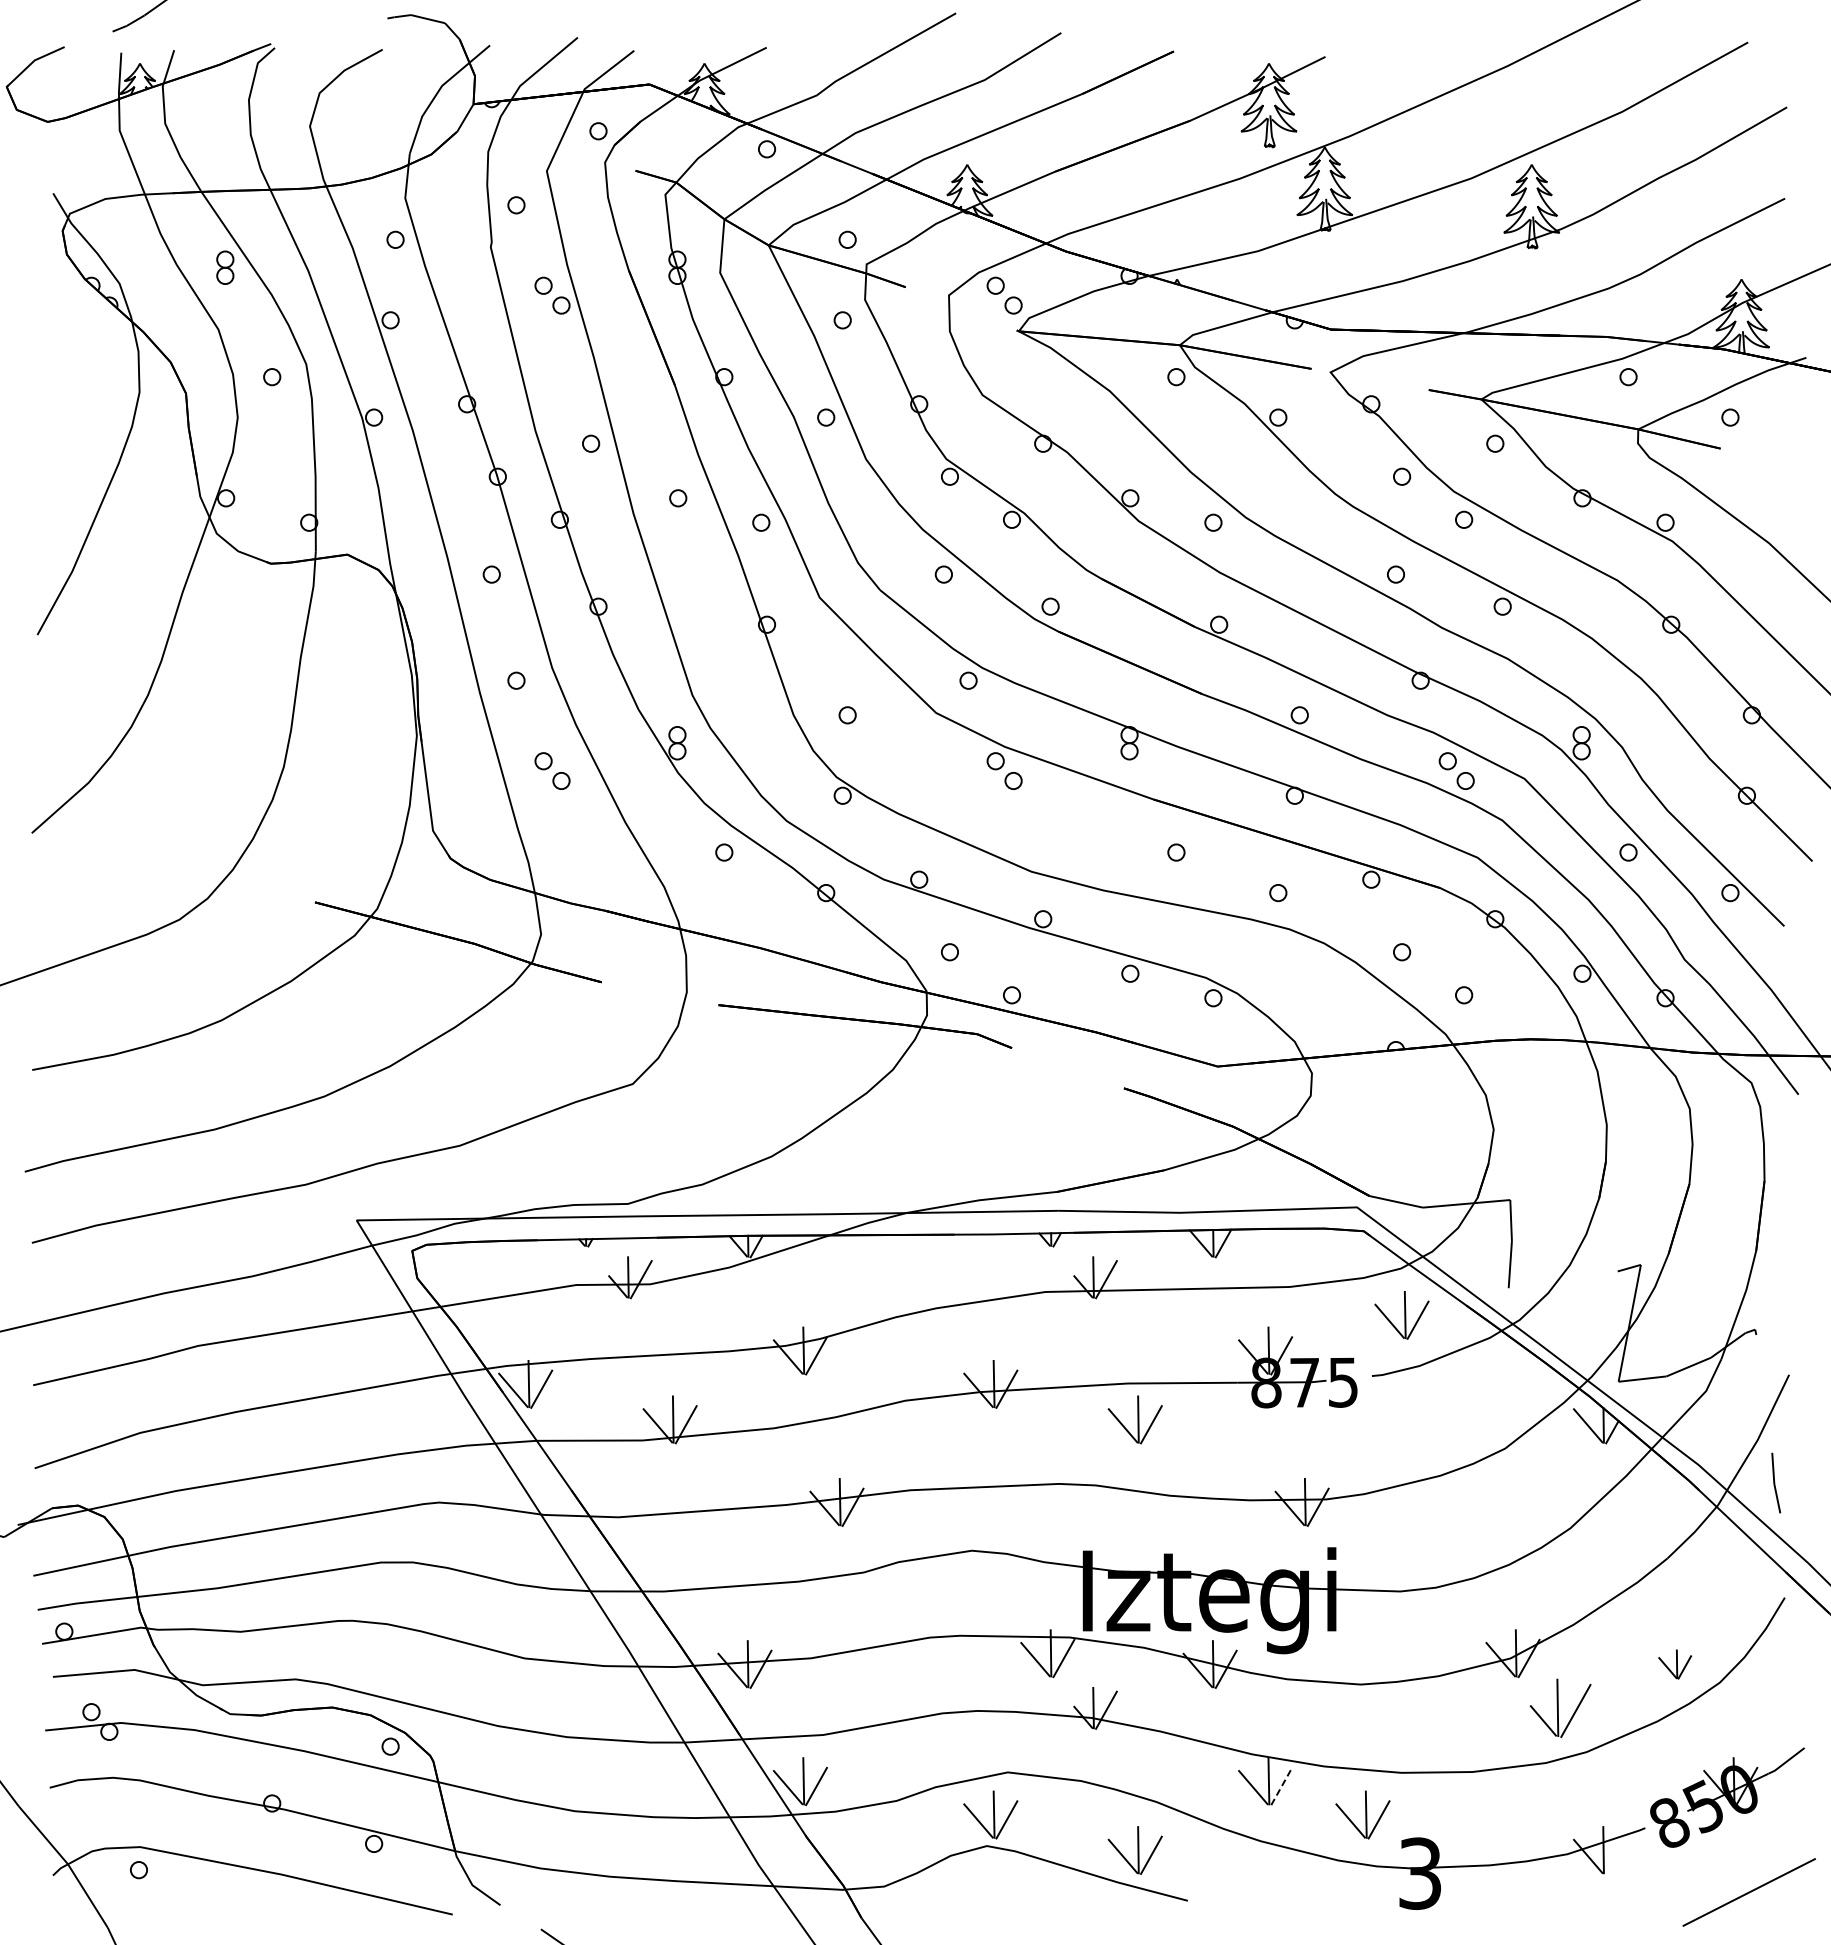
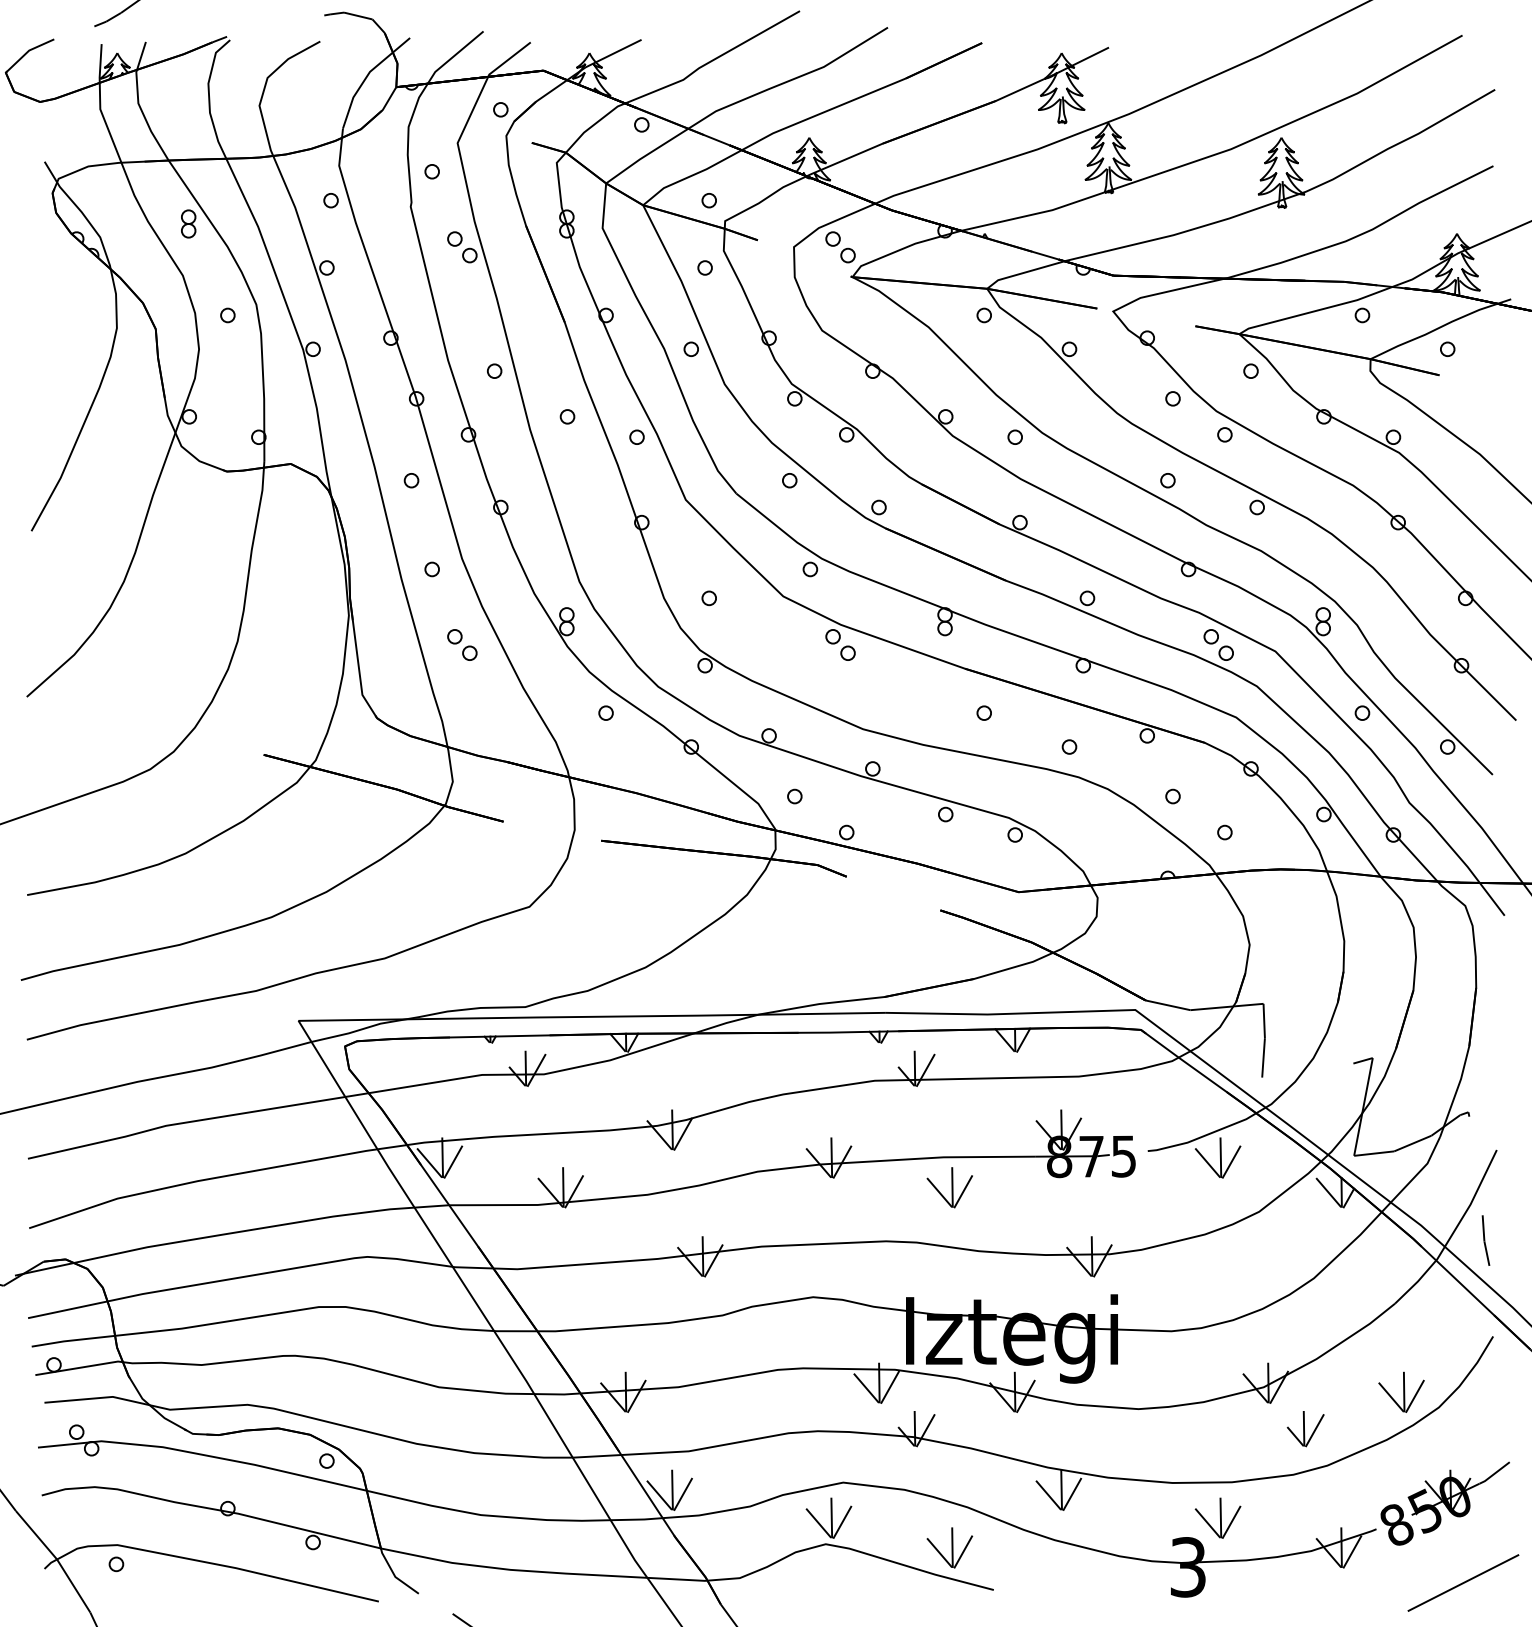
part: (1401, 1315) -> (1217, 1158), moved
part: (1674, 1664) -> (1400, 1392), size x1.67
part: (1560, 1708) -> (1305, 1429), size x0.71
line: (1281, 1786) -> (1072, 1494), dashed -> solid
part: (1362, 1814) -> (1217, 1517), moved
line: (1616, 1854) -> (1352, 1551), added

